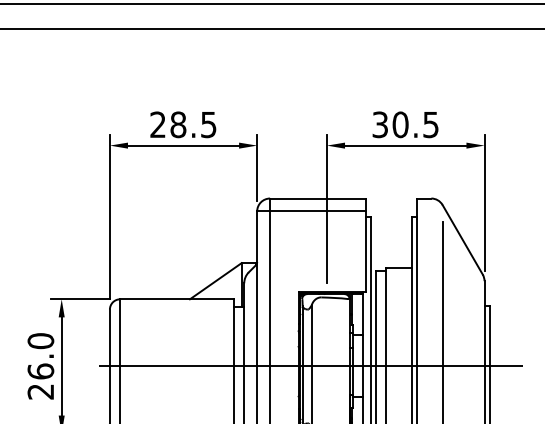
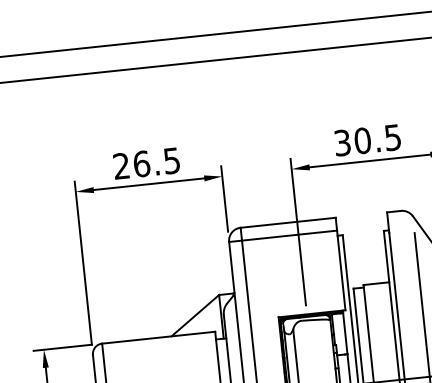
text: (178, 124) -> (141, 163), 28.5 -> 26.5

